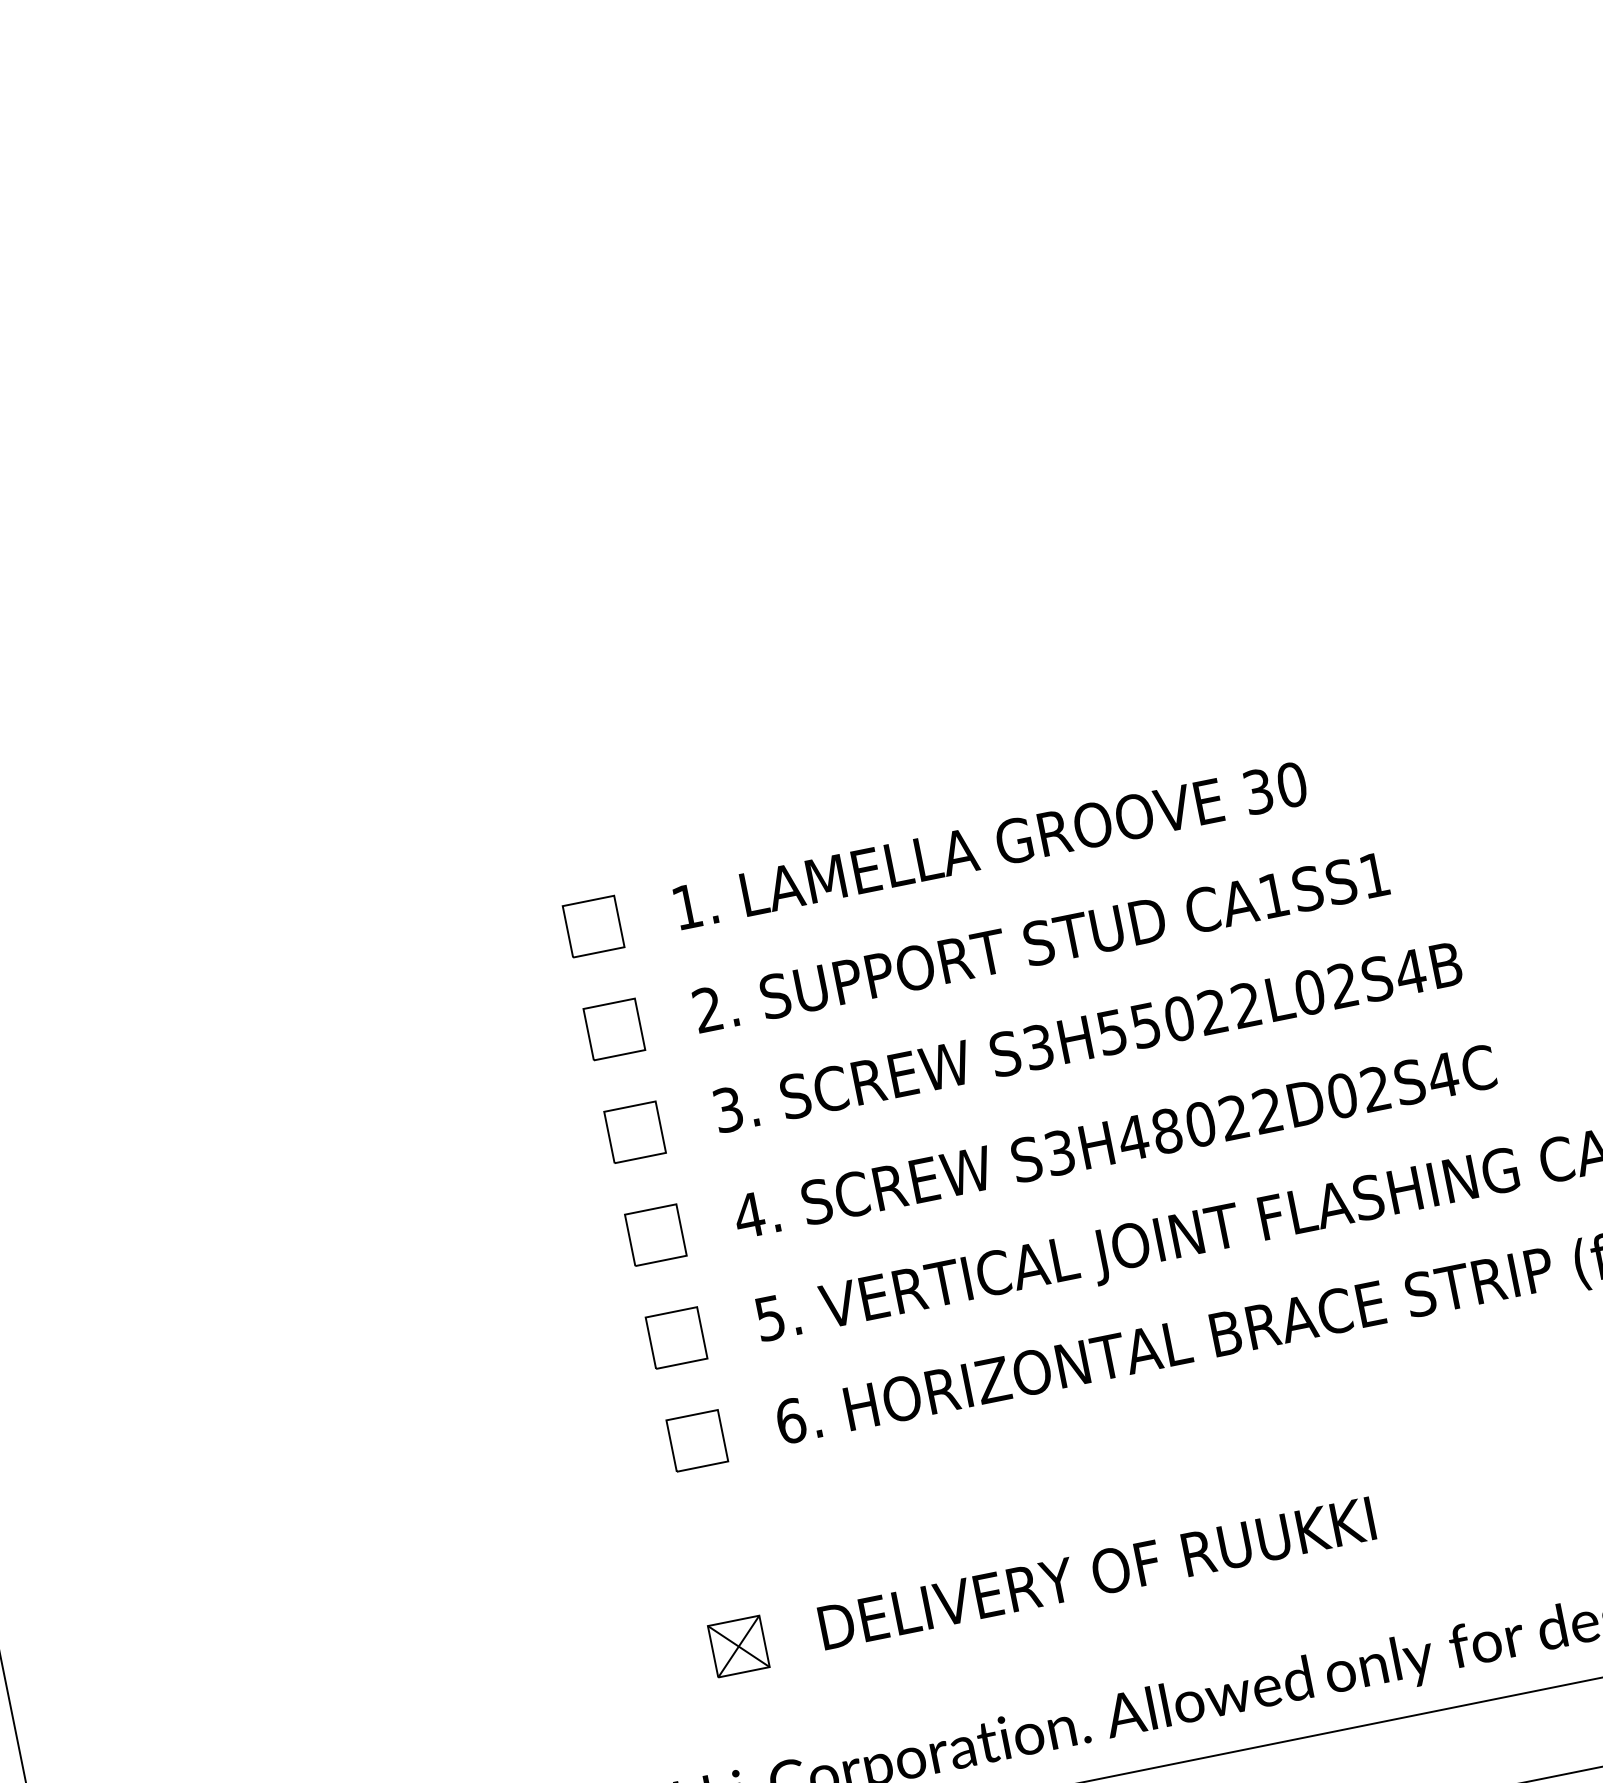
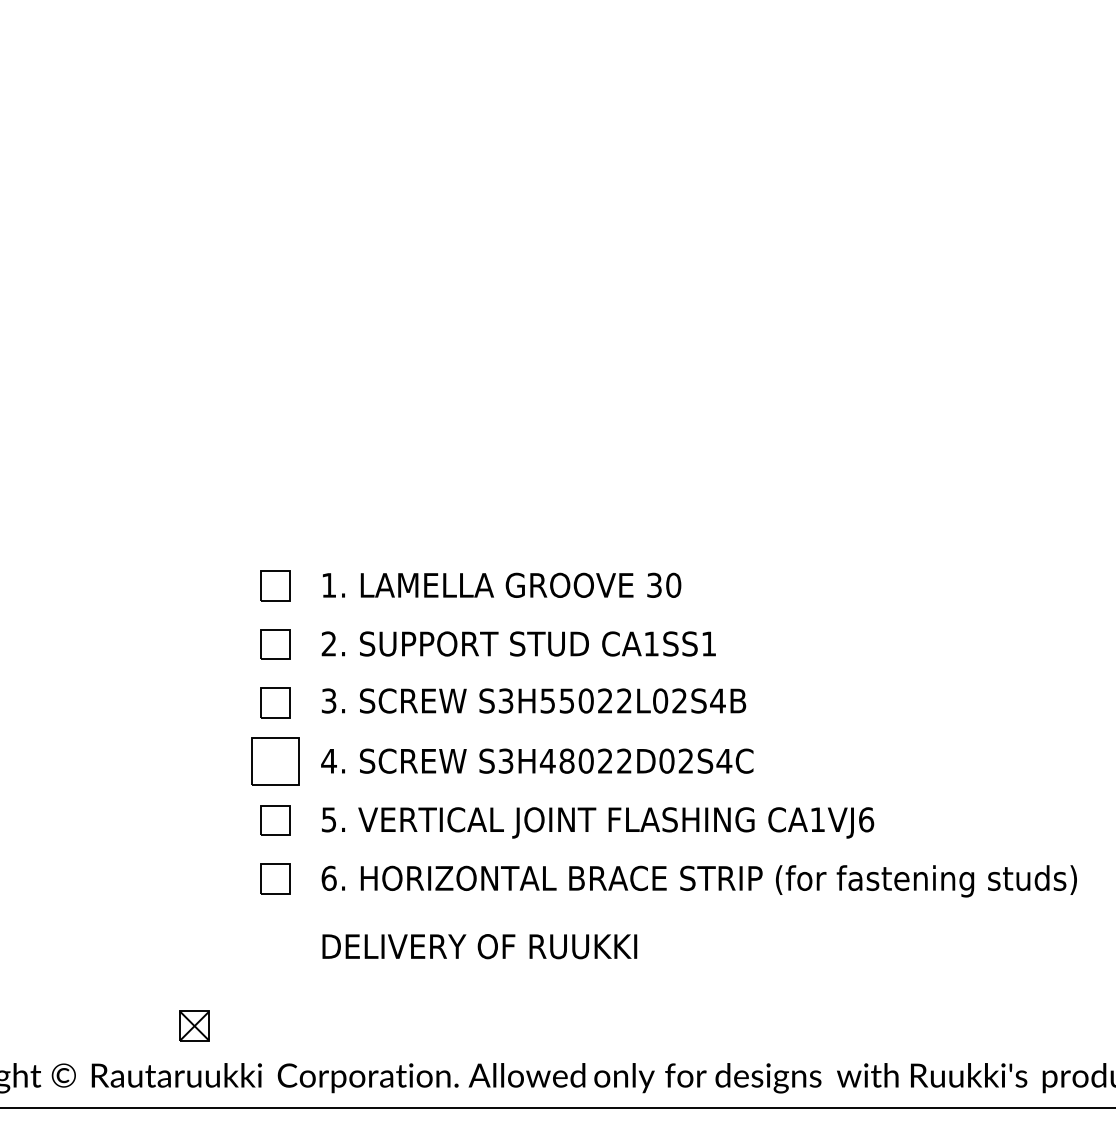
part: (655, 1234) -> (275, 761), size x1.6
text: (1096, 1573) -> (479, 946), moved
part: (738, 1645) -> (194, 1025), moved

